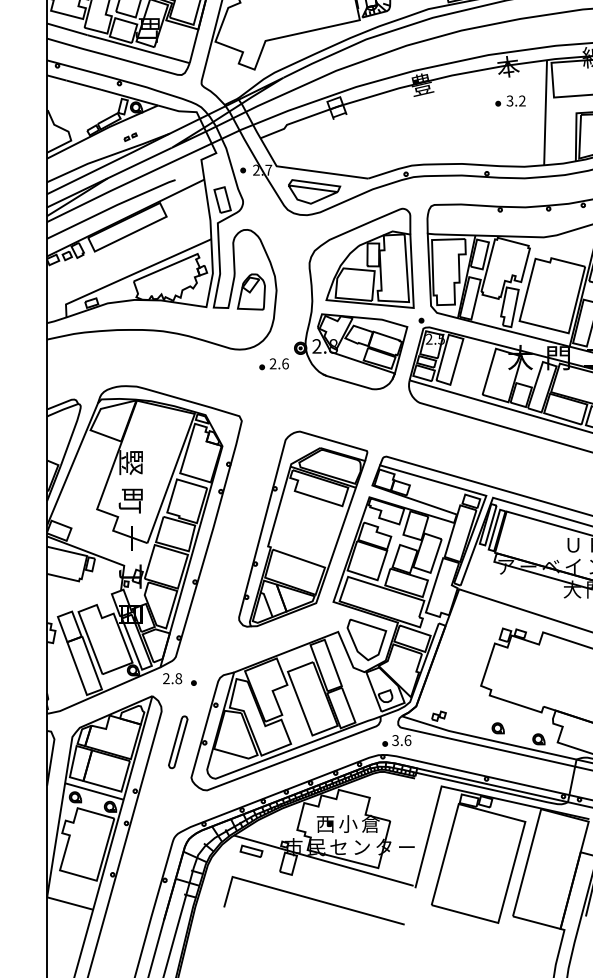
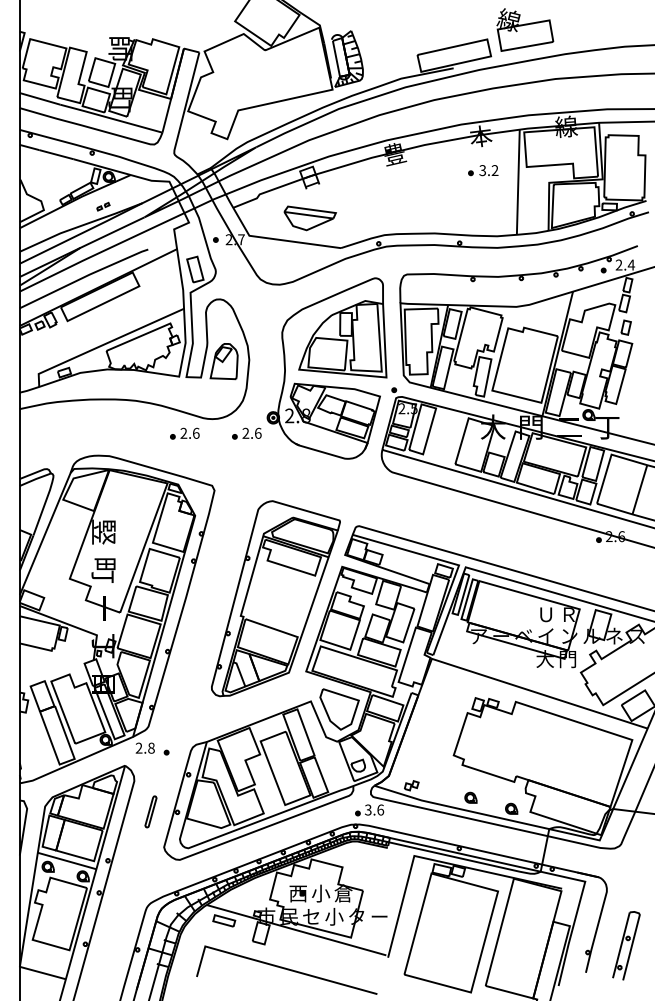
part: (313, 191) -> (309, 218), moved
part: (211, 363) -> (184, 433), added
part: (177, 741) -> (150, 811), size x0.6
text: (361, 846) -> (334, 916), ン -> 小

